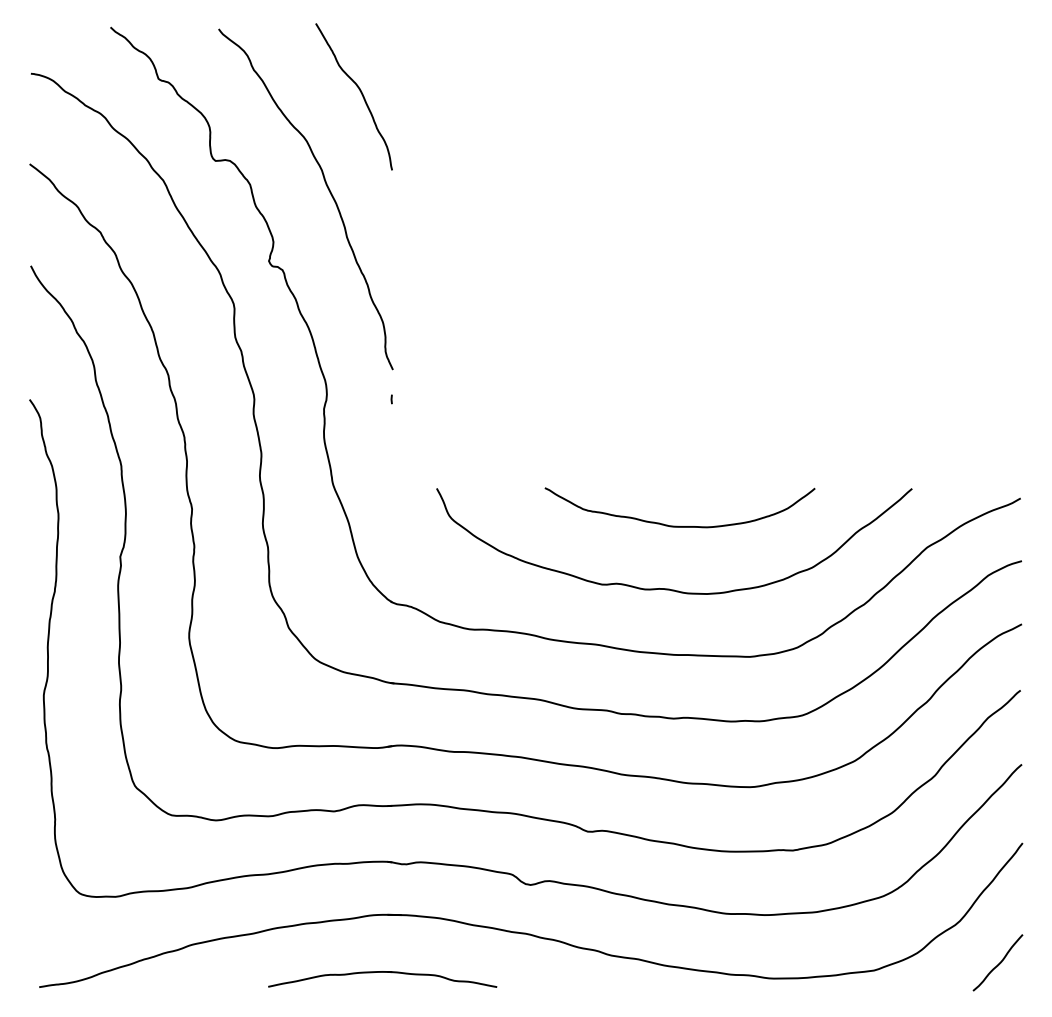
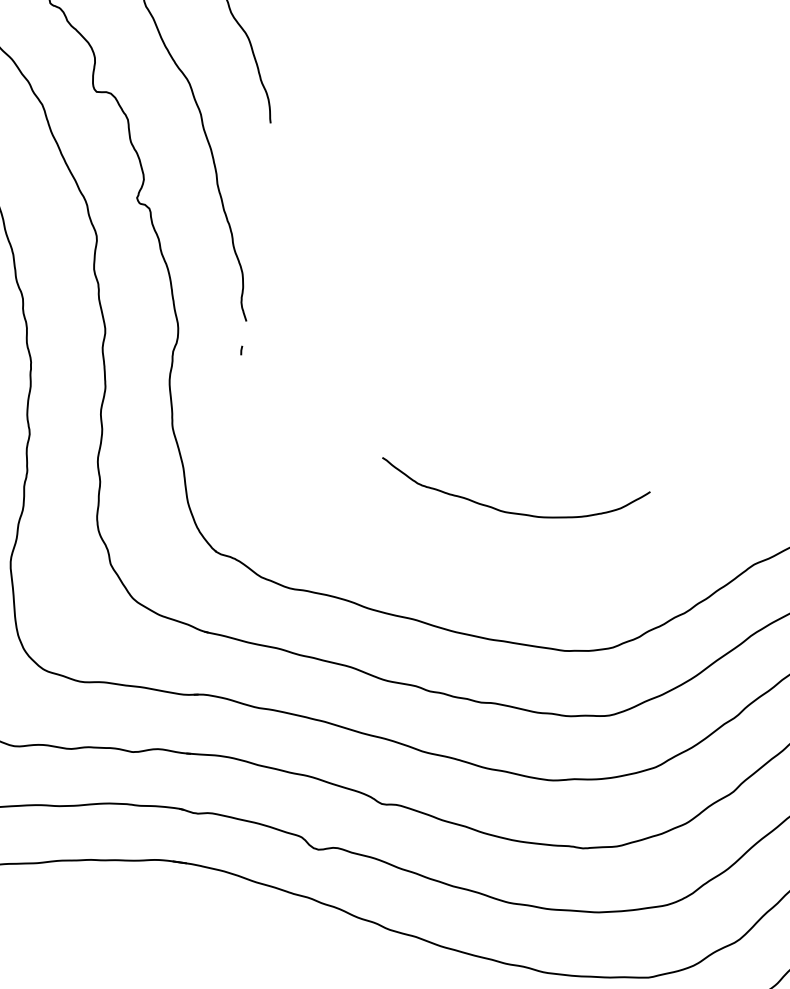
curve: (669, 588) -> (493, 572), removed
part: (382, 972) -> (160, 917), removed

